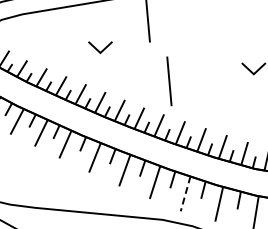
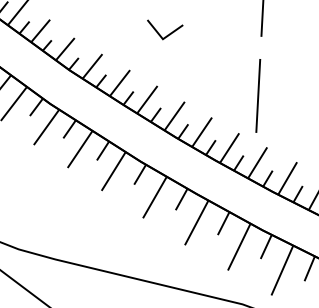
line: (98, 49) -> (160, 33), moved
line: (169, 81) -> (258, 96), moved
line: (185, 194) -> (282, 271), dashed -> solid

